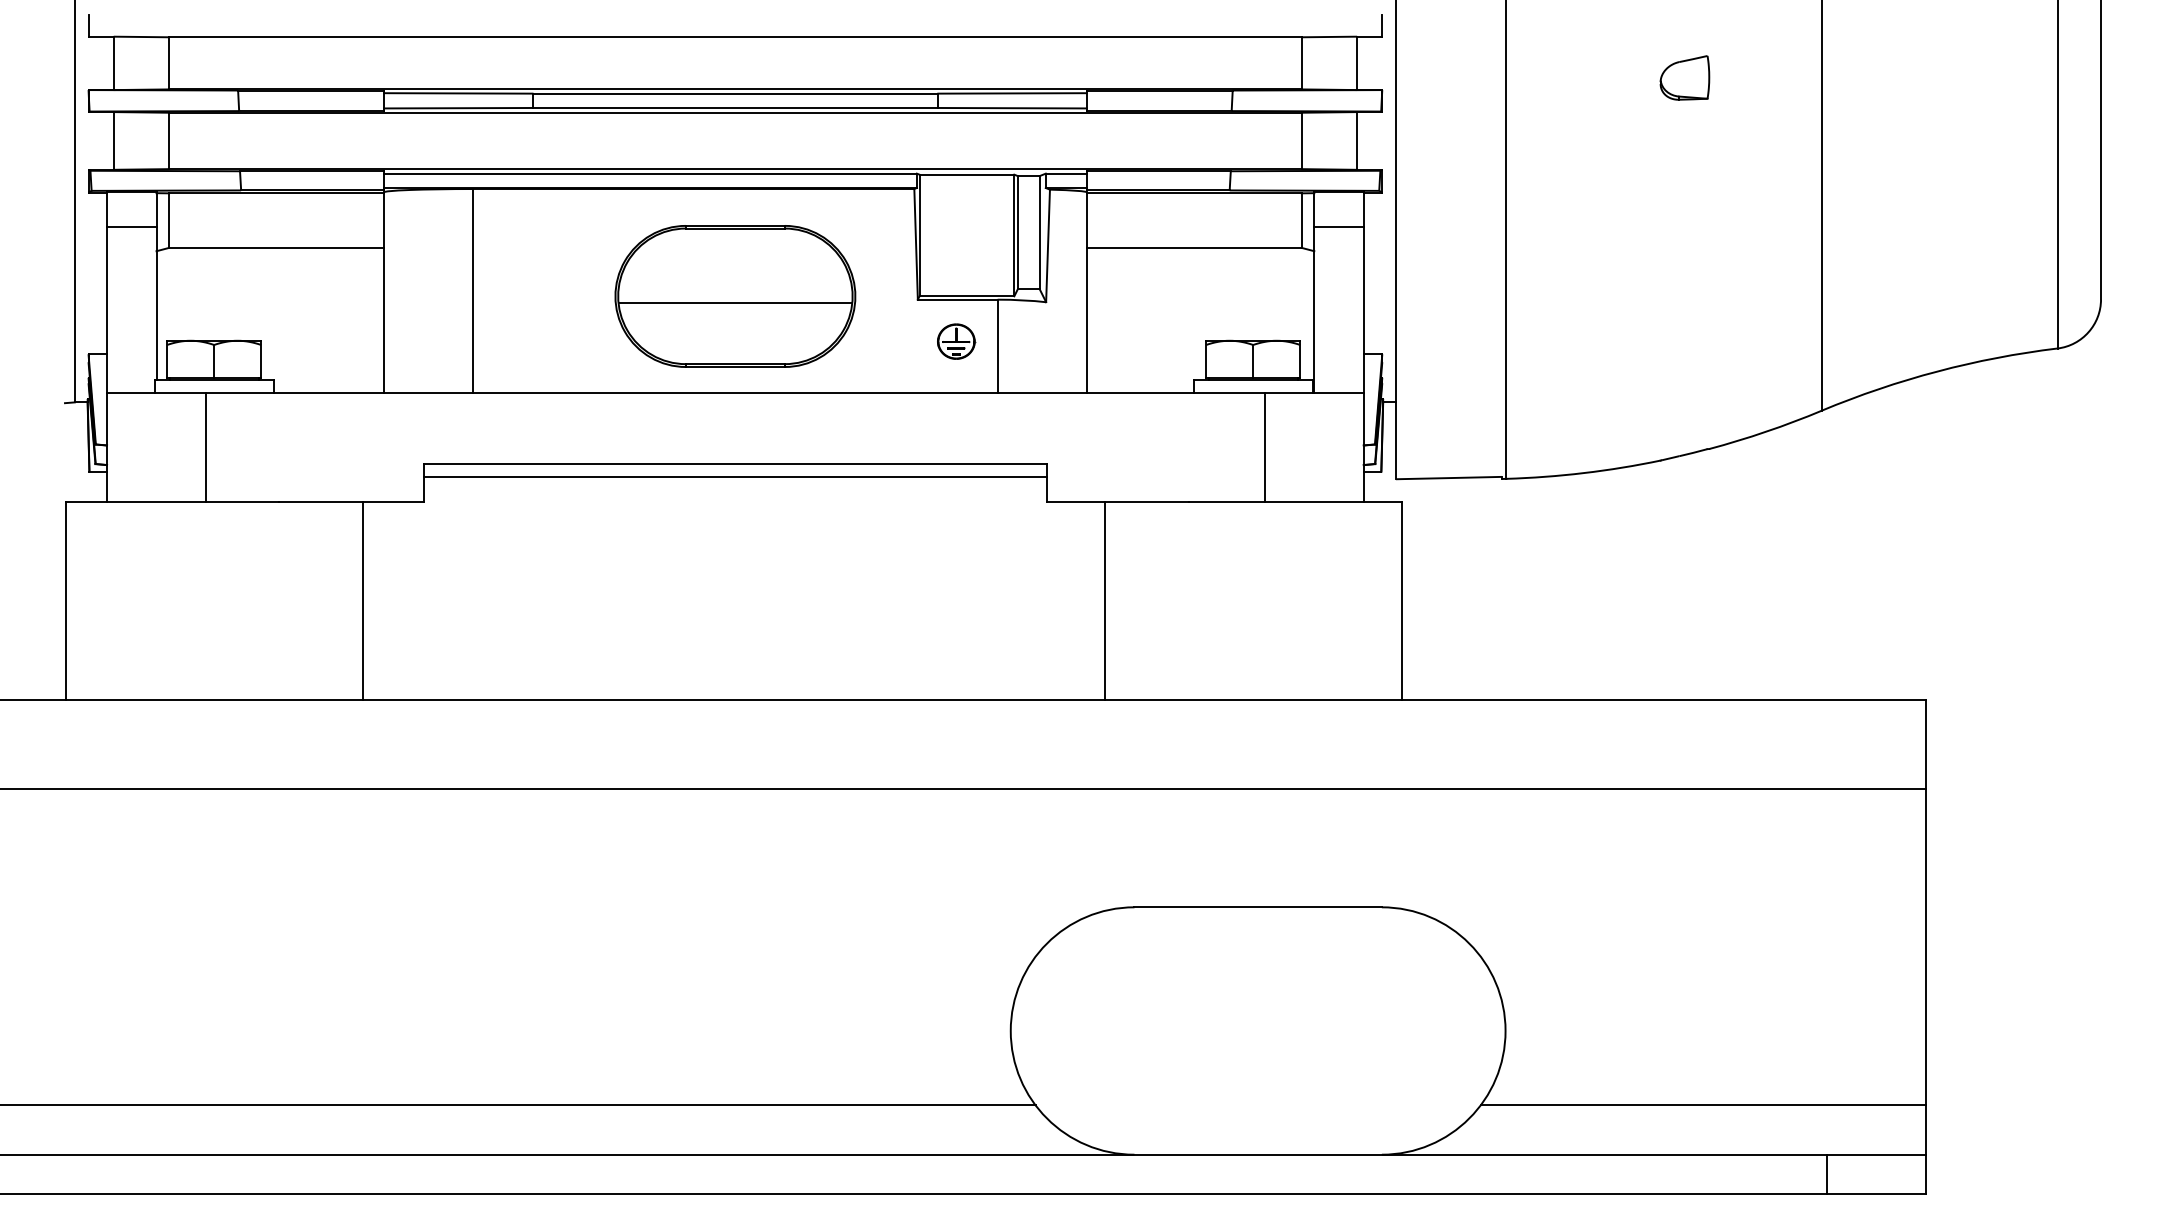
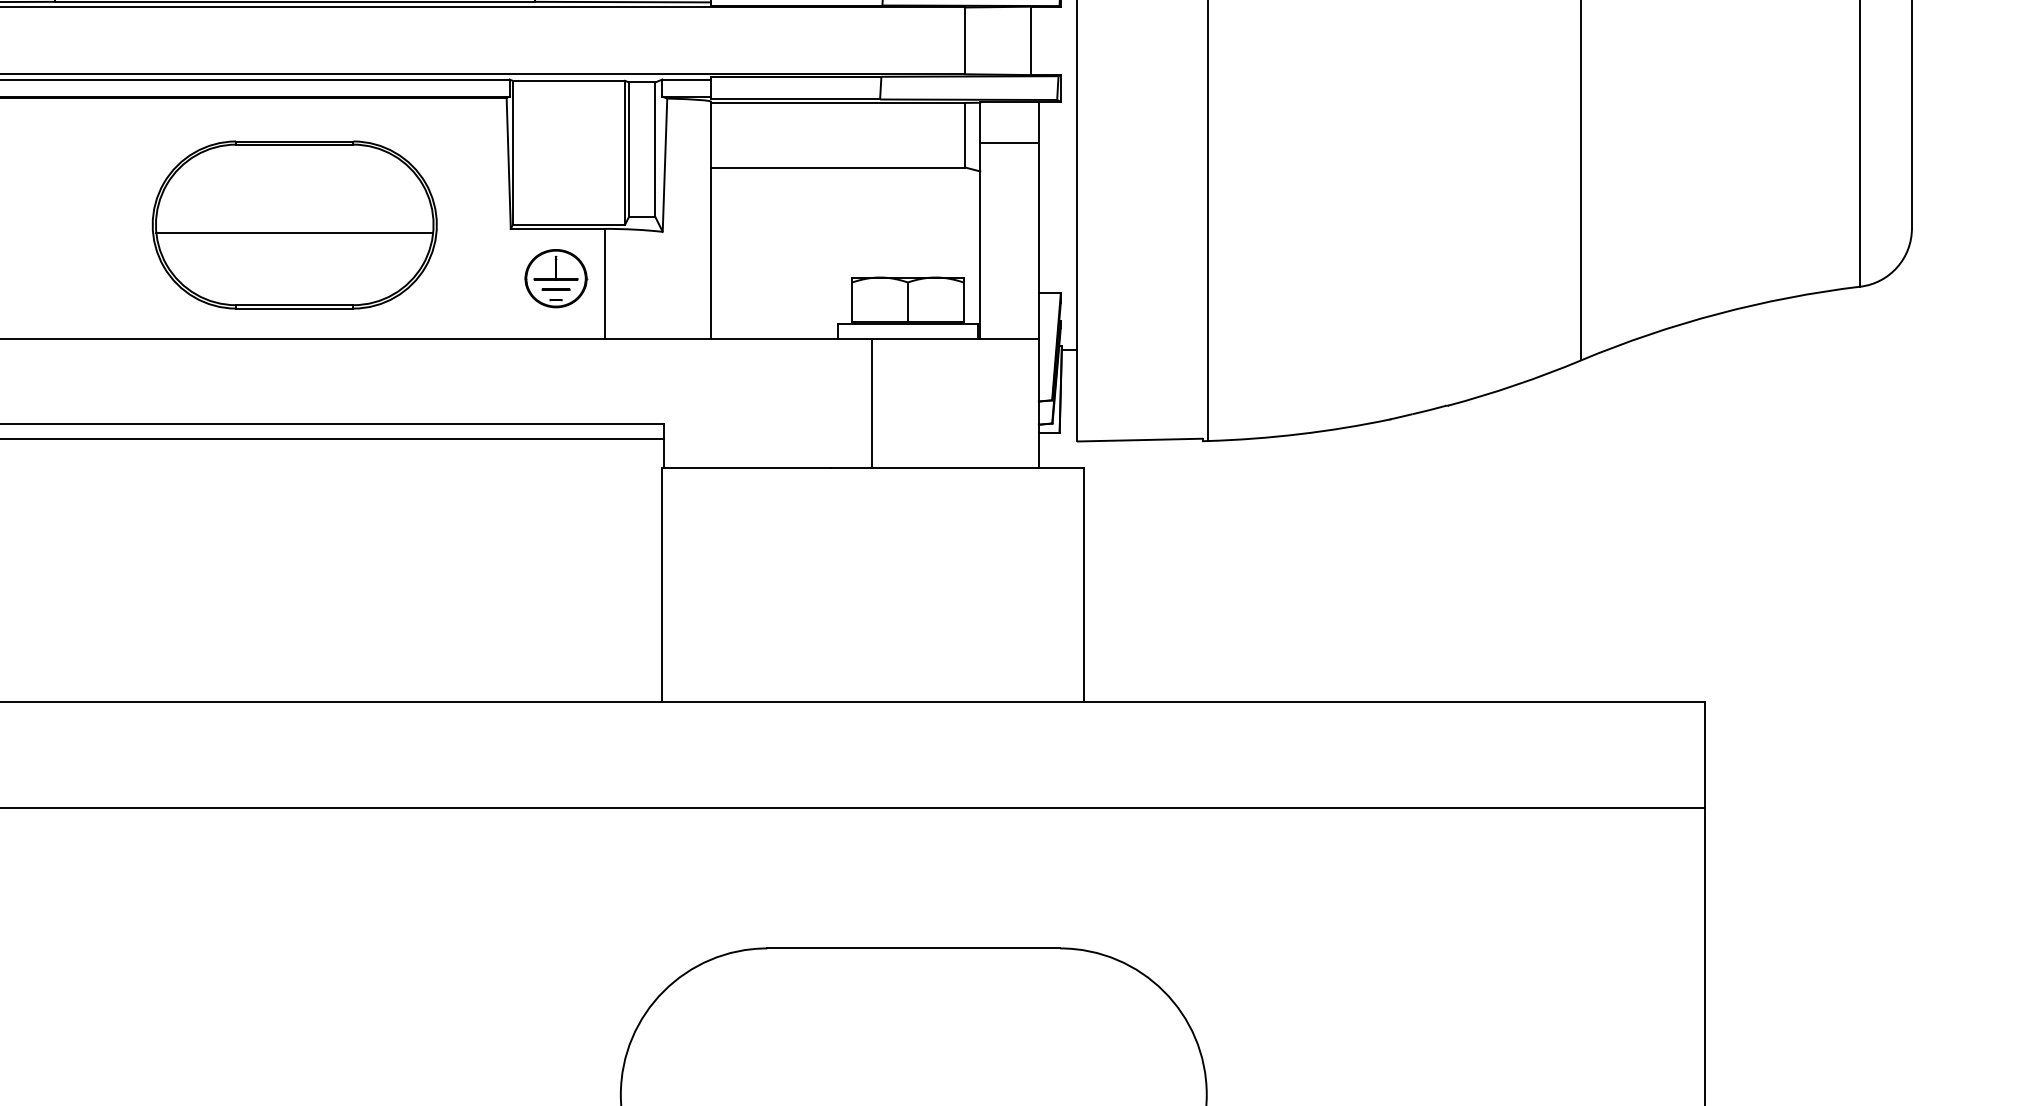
part: (956, 341) -> (556, 278), size x1.4
line: (1264, 446) -> (871, 402), moved
line: (1104, 600) -> (661, 585), moved

